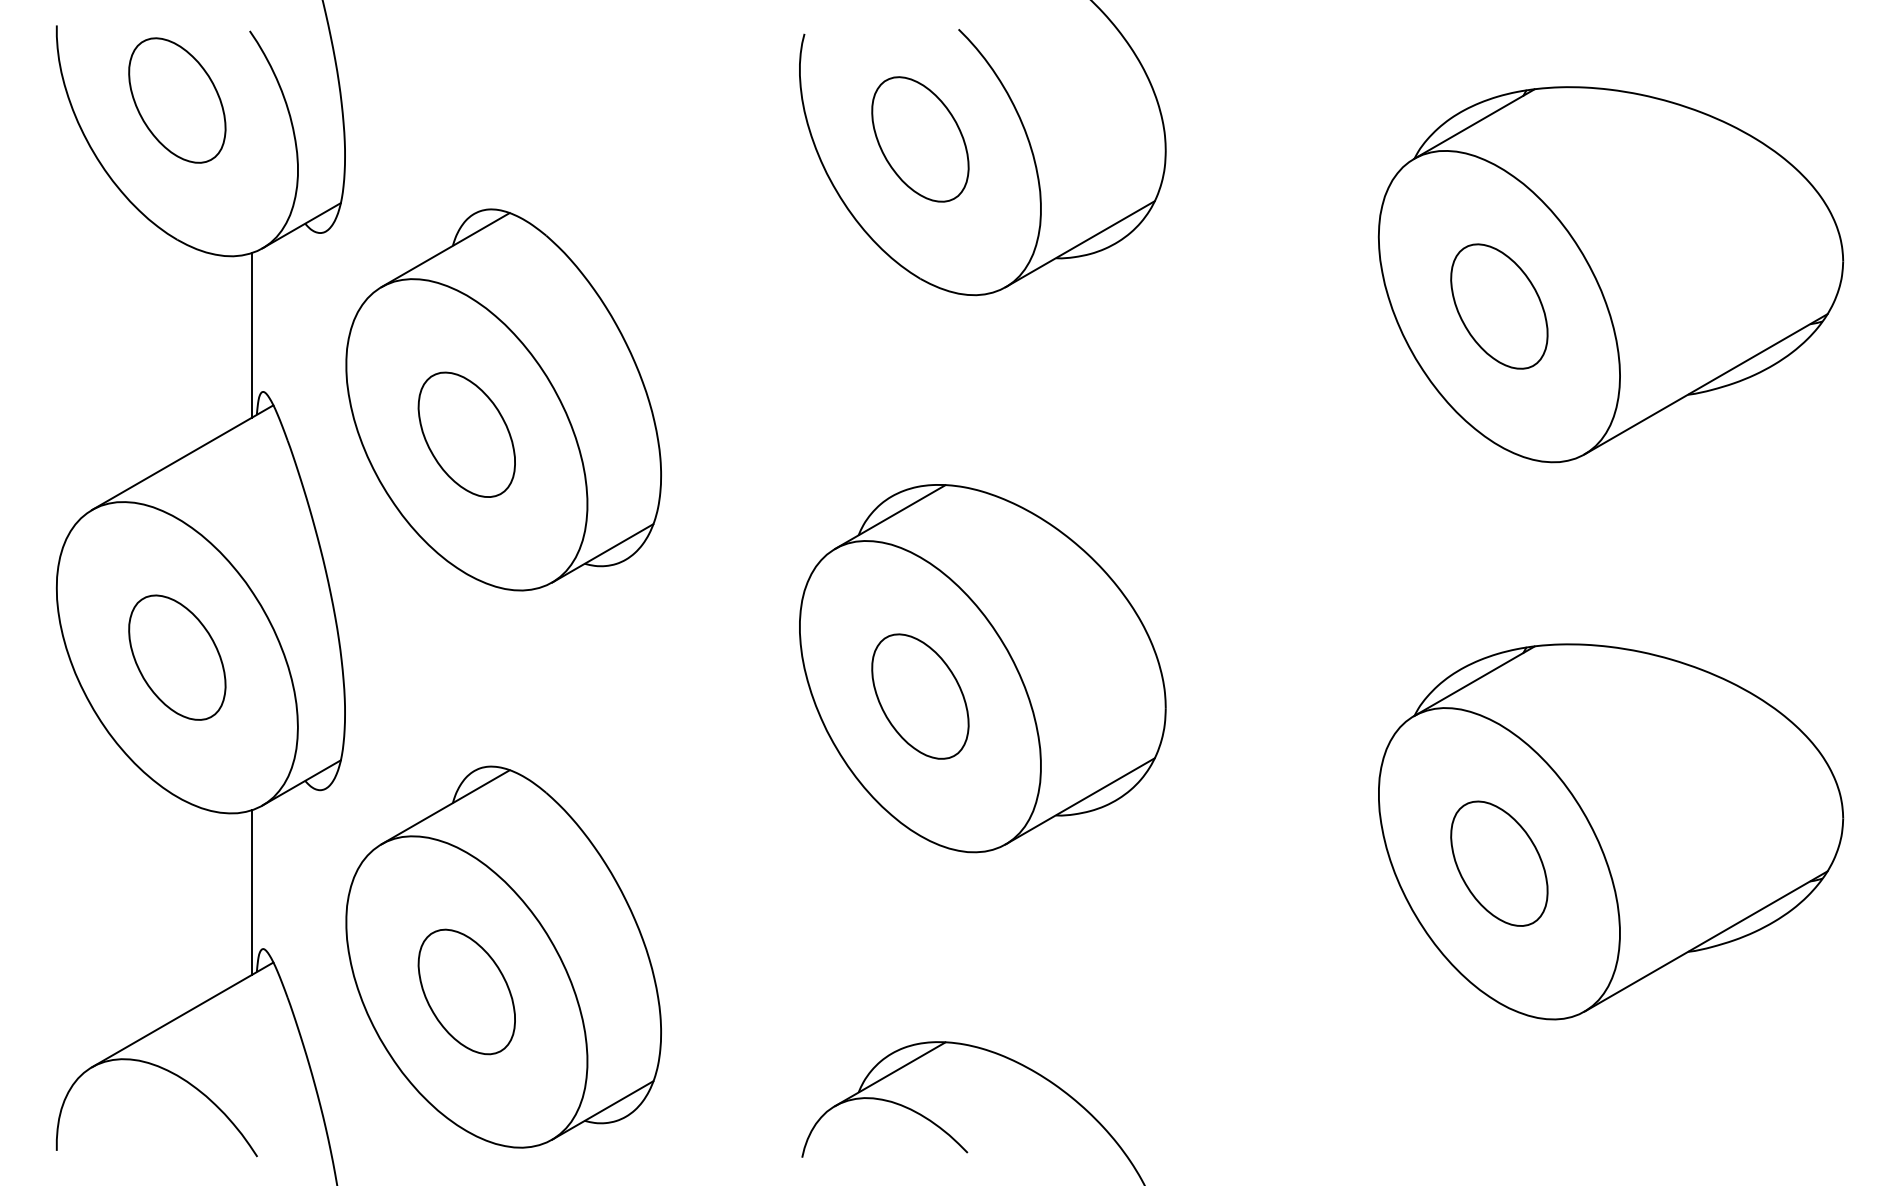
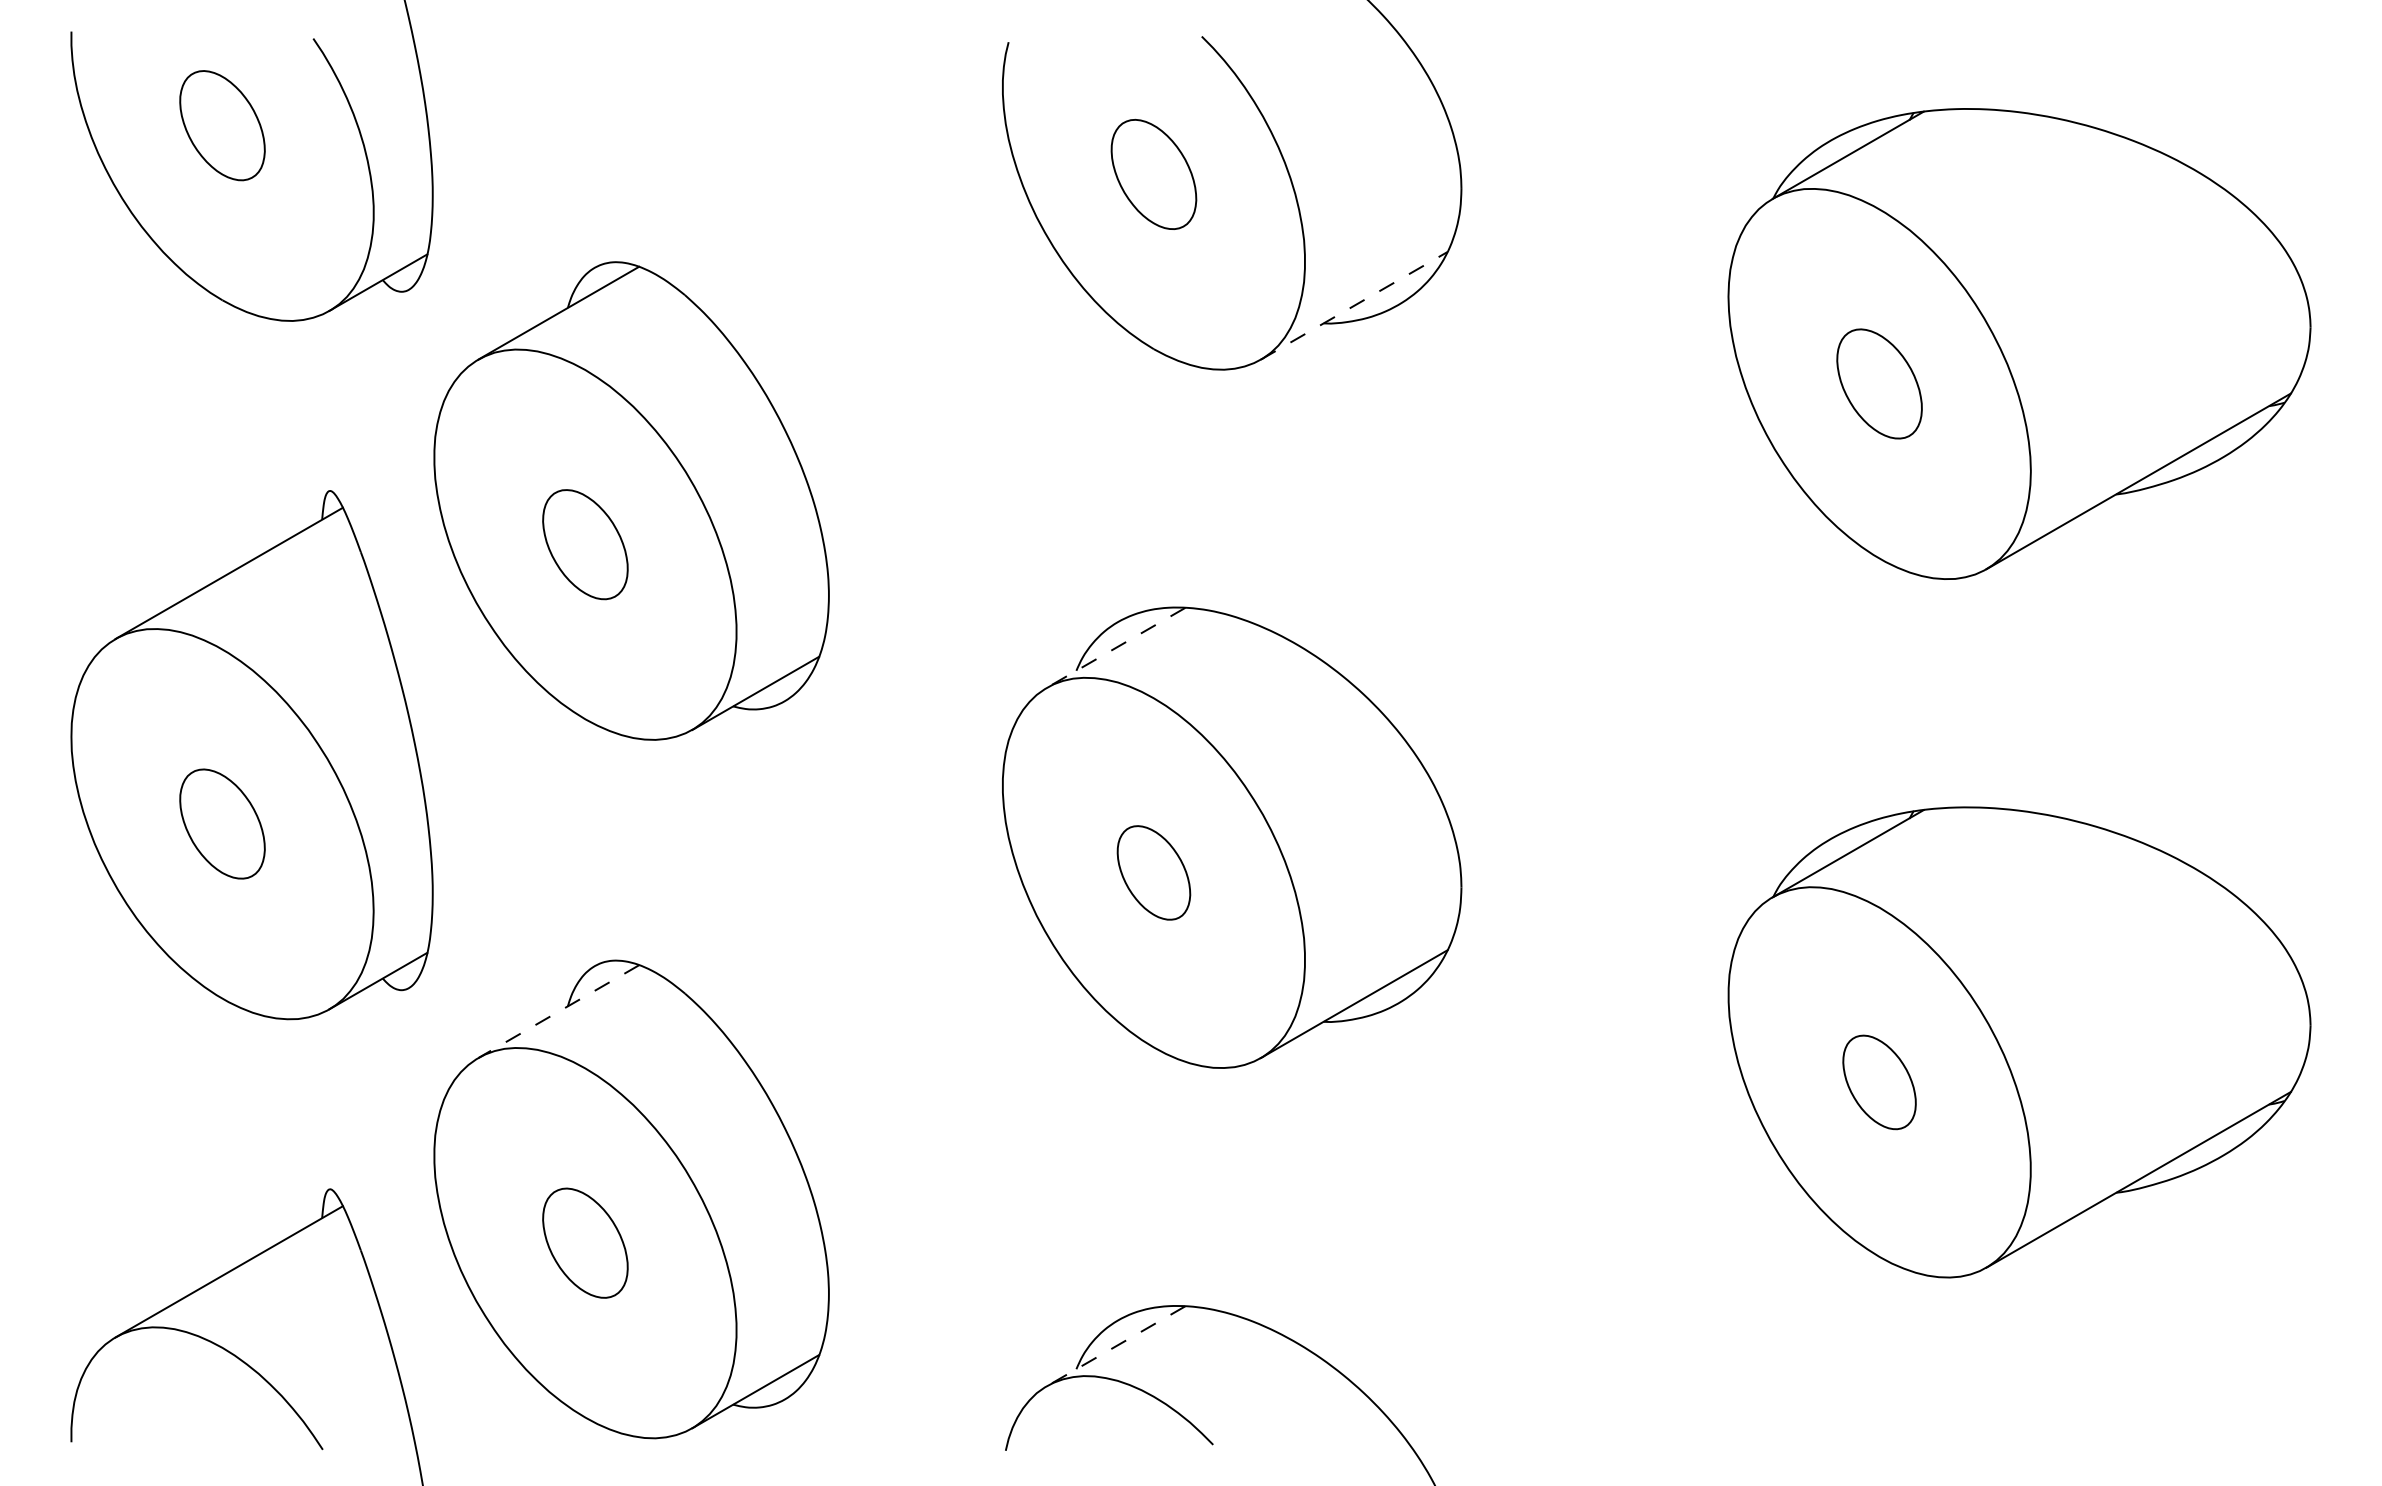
part: (177, 100) -> (222, 125), size x0.7
part: (920, 139) -> (1153, 174), size x0.7
line: (1080, 243) -> (1354, 305), solid -> dashed
part: (1499, 306) -> (1879, 383), size x0.7
line: (252, 335) -> (316, 420), removed
part: (466, 434) -> (585, 544), size x0.7
line: (890, 516) -> (1116, 647), solid -> dashed
part: (177, 657) -> (222, 823), size x0.7
part: (920, 696) -> (1153, 872), size x0.6
line: (445, 807) -> (558, 1011), solid -> dashed
part: (1499, 863) -> (1879, 1082), size x0.6
line: (252, 892) -> (316, 1118), removed
part: (466, 992) -> (585, 1243), size x0.7
line: (890, 1074) -> (1116, 1346), solid -> dashed

